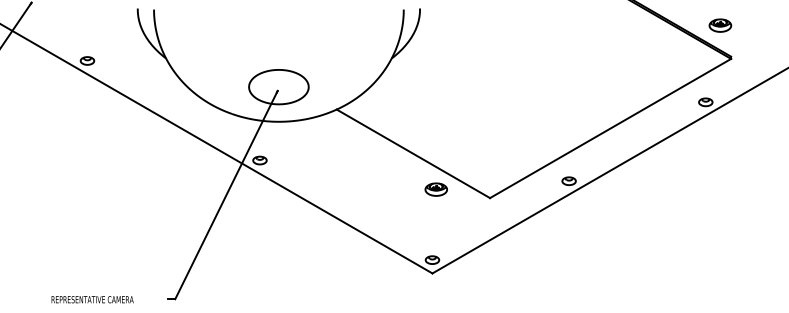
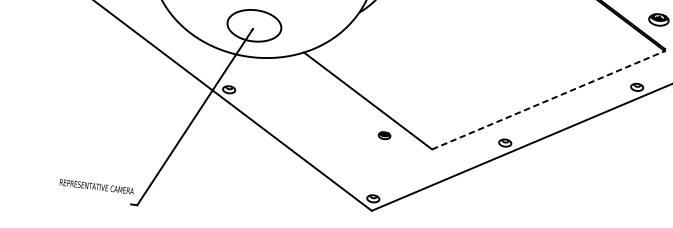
line: (611, 128) -> (549, 100), solid -> dashed
part: (435, 189) -> (383, 135), size x0.6
text: (92, 299) -> (96, 186), moved

